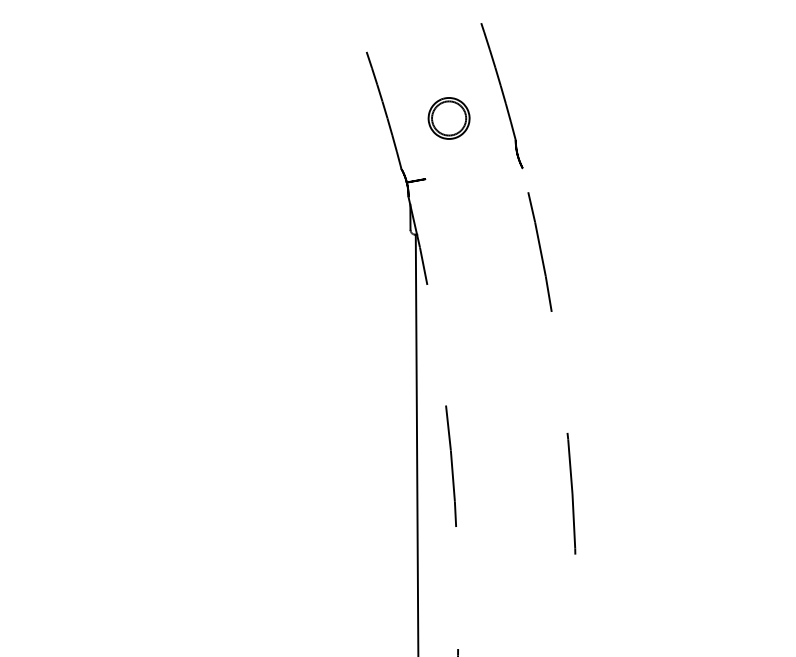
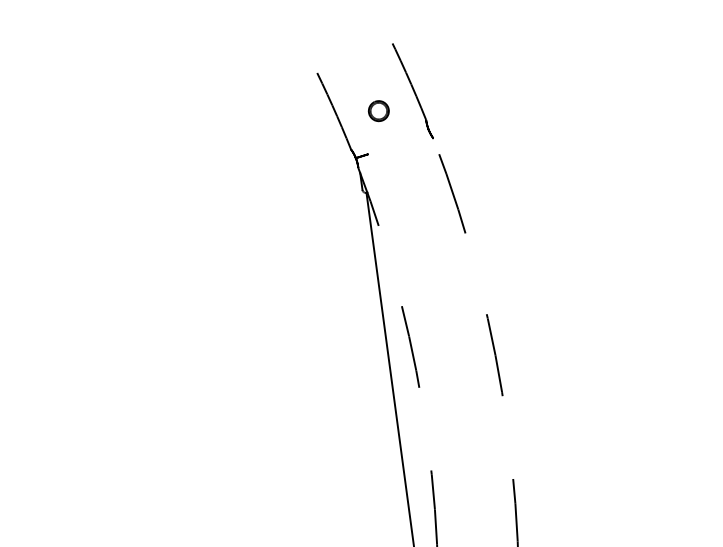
part: (448, 119) -> (378, 111), size x0.71

